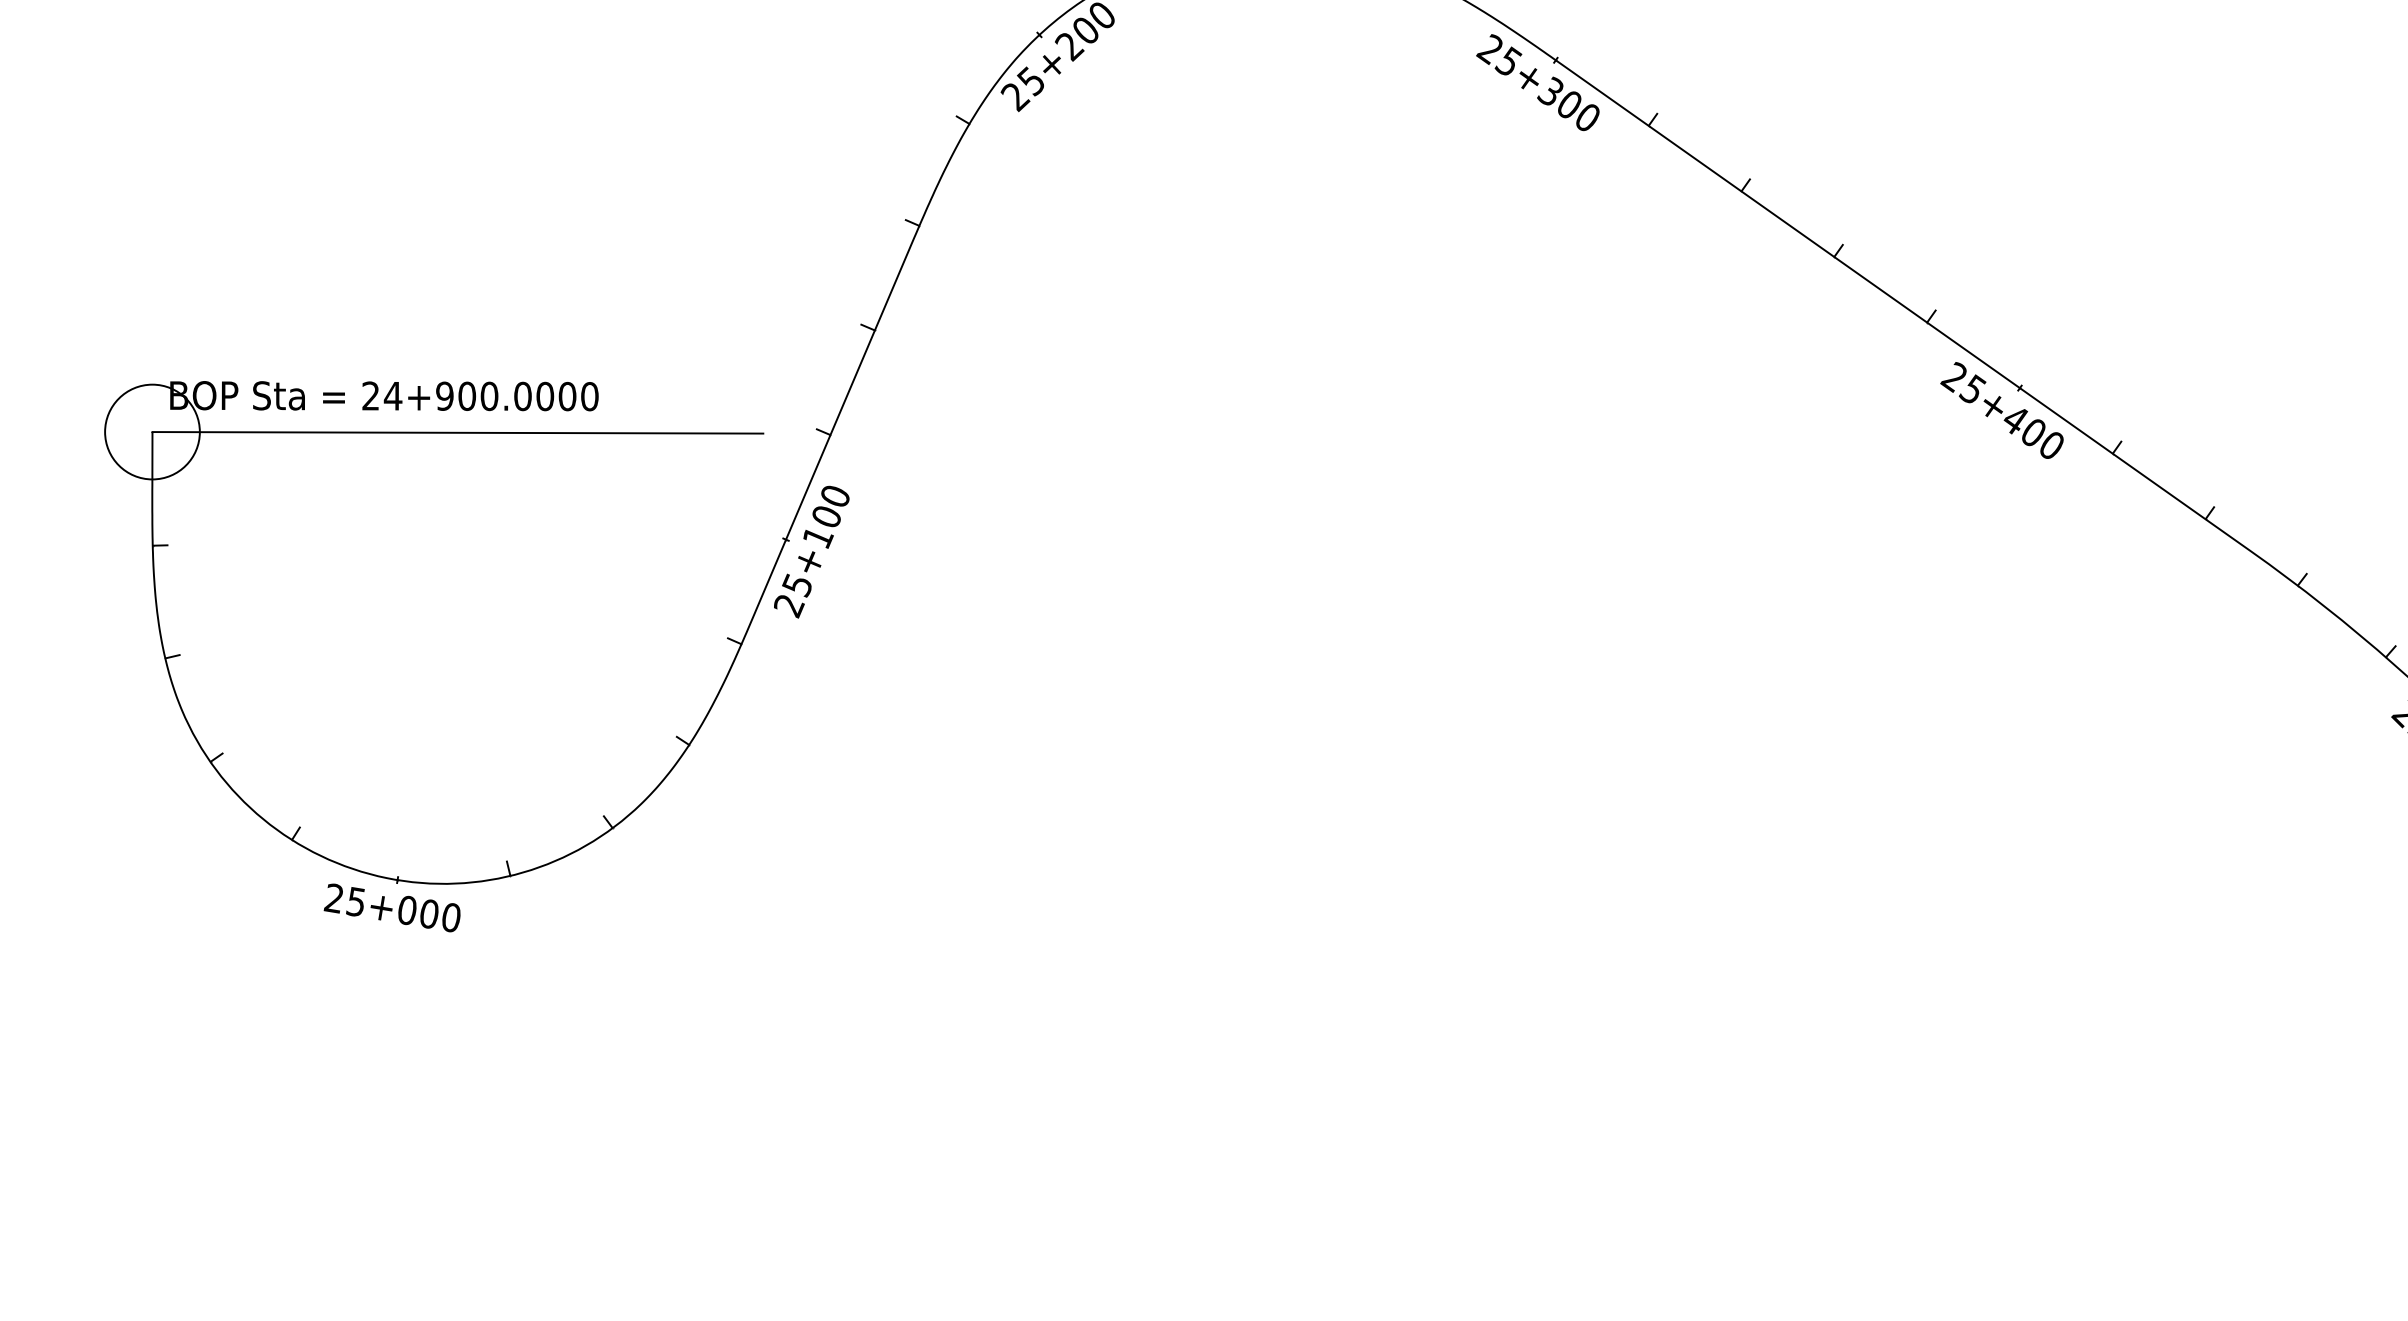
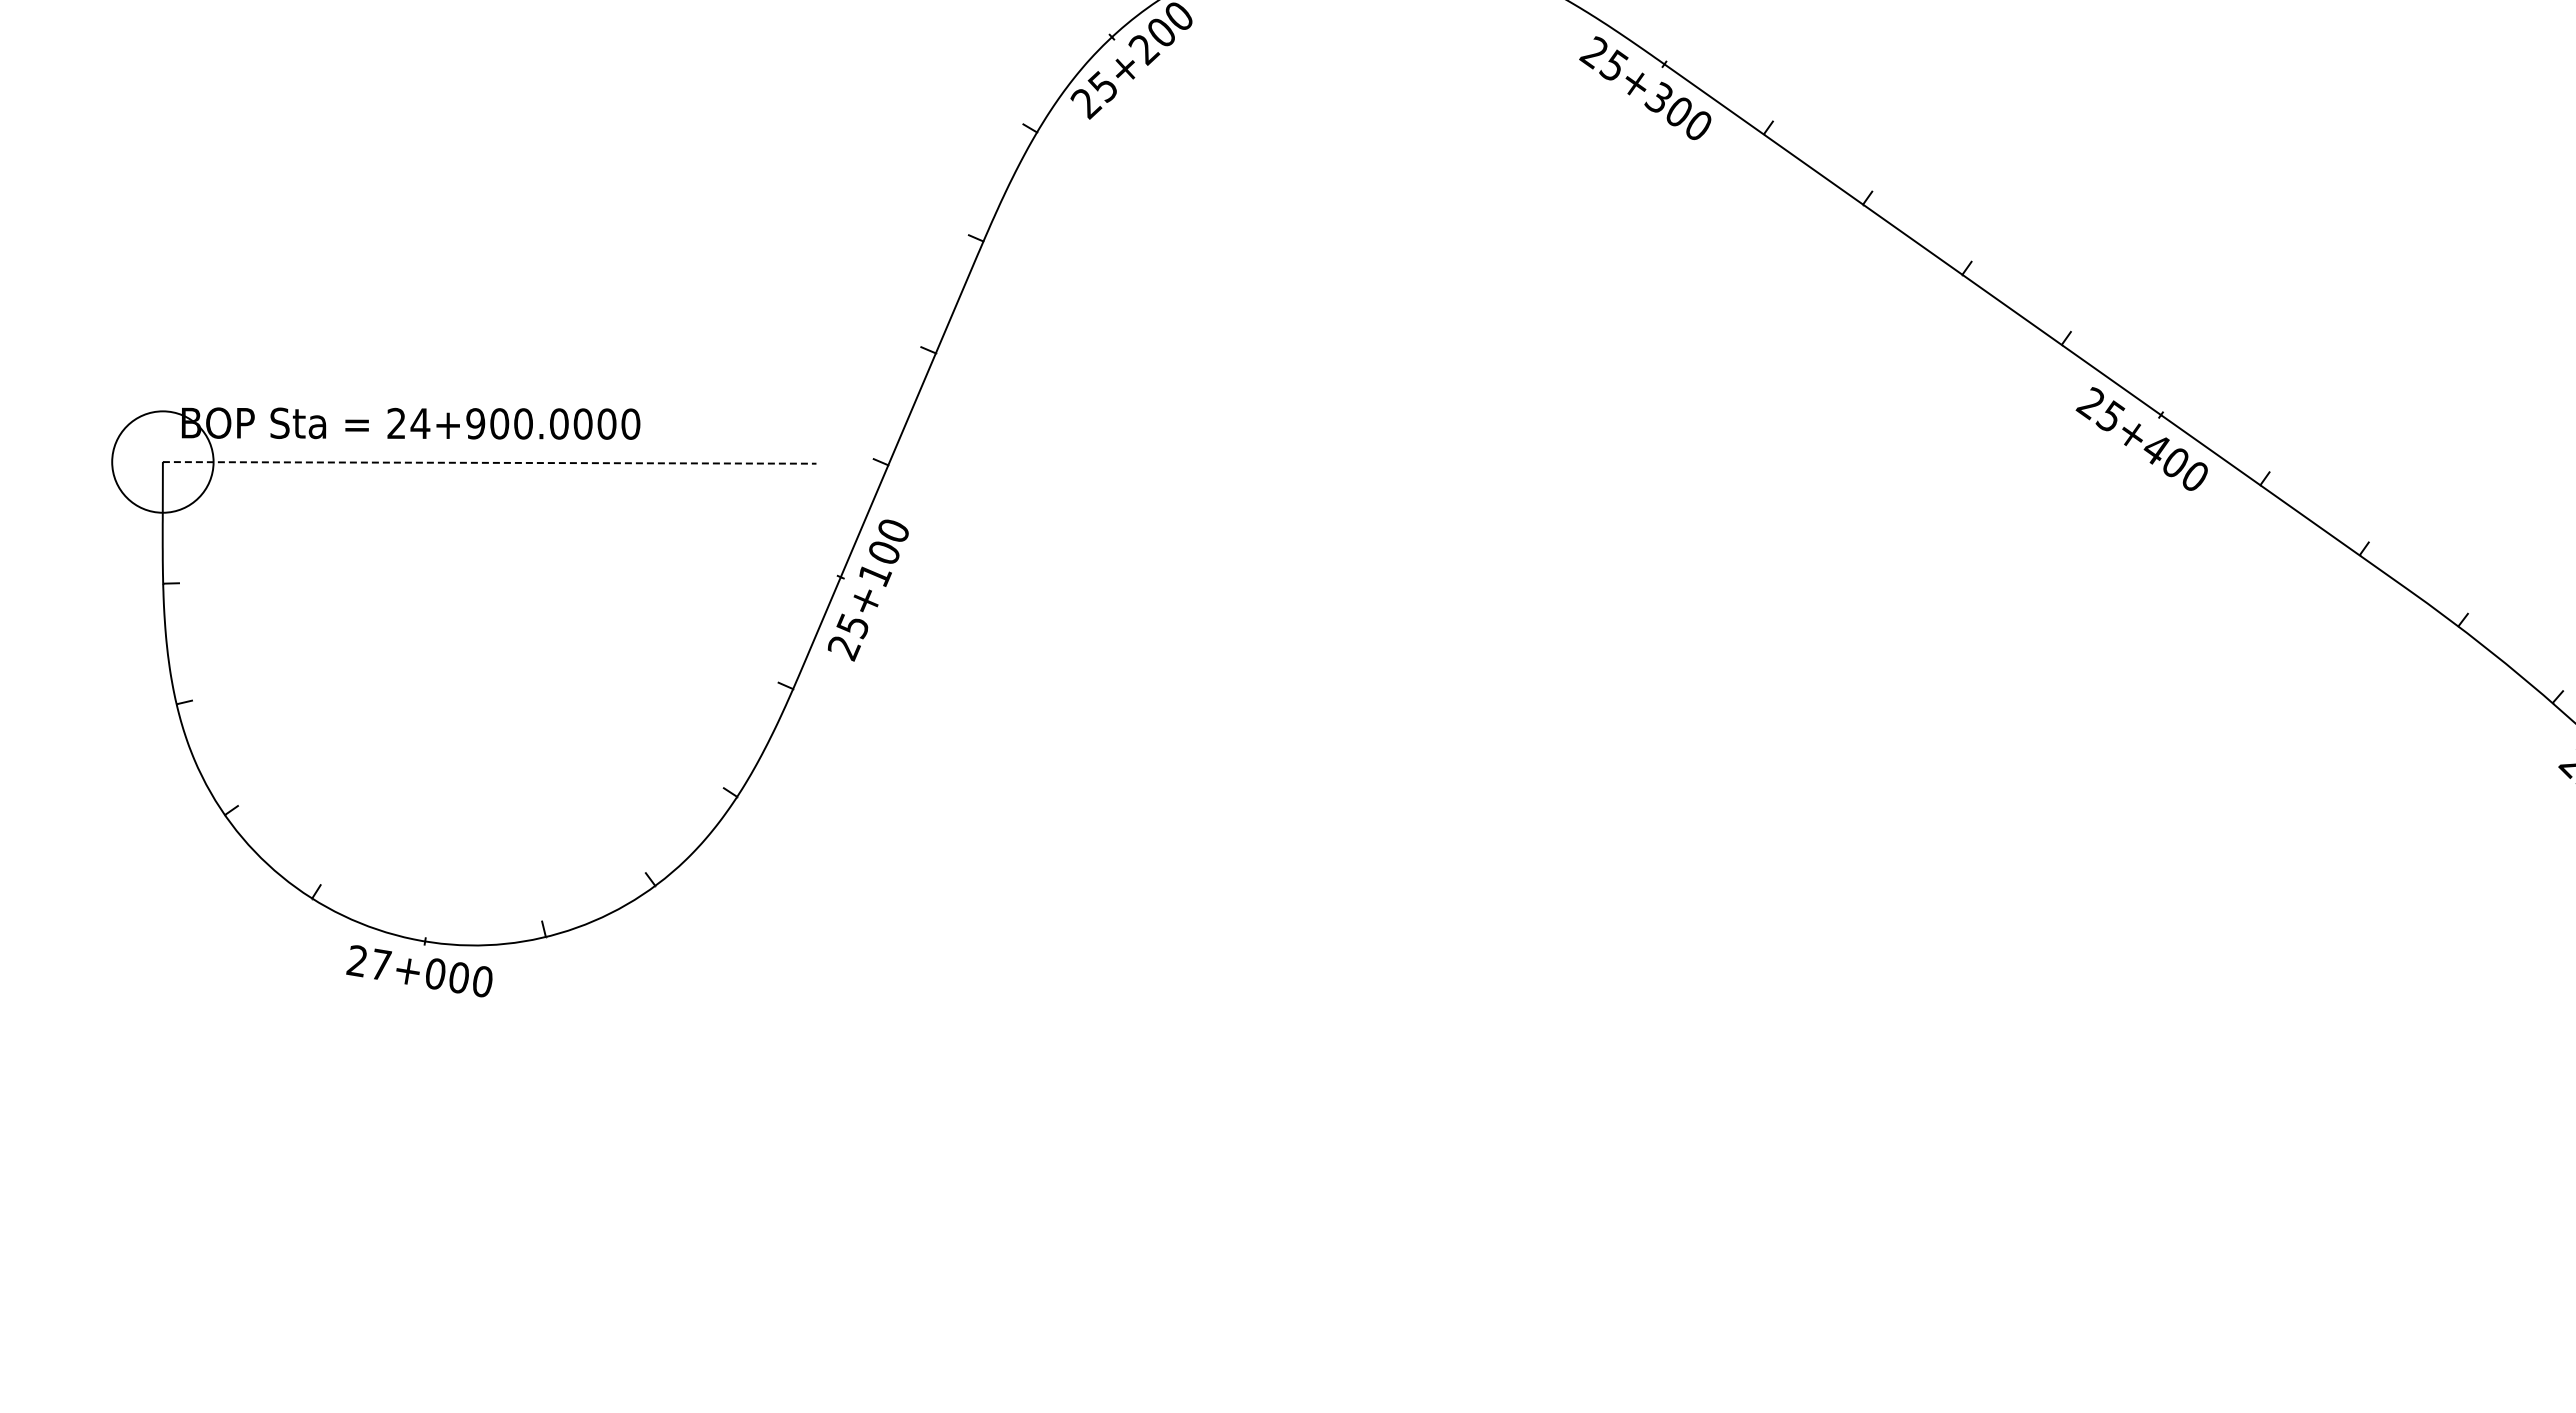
line: (457, 432) -> (489, 462), solid -> dashed
text: (356, 901) -> (381, 964), 25+000 -> 27+000

